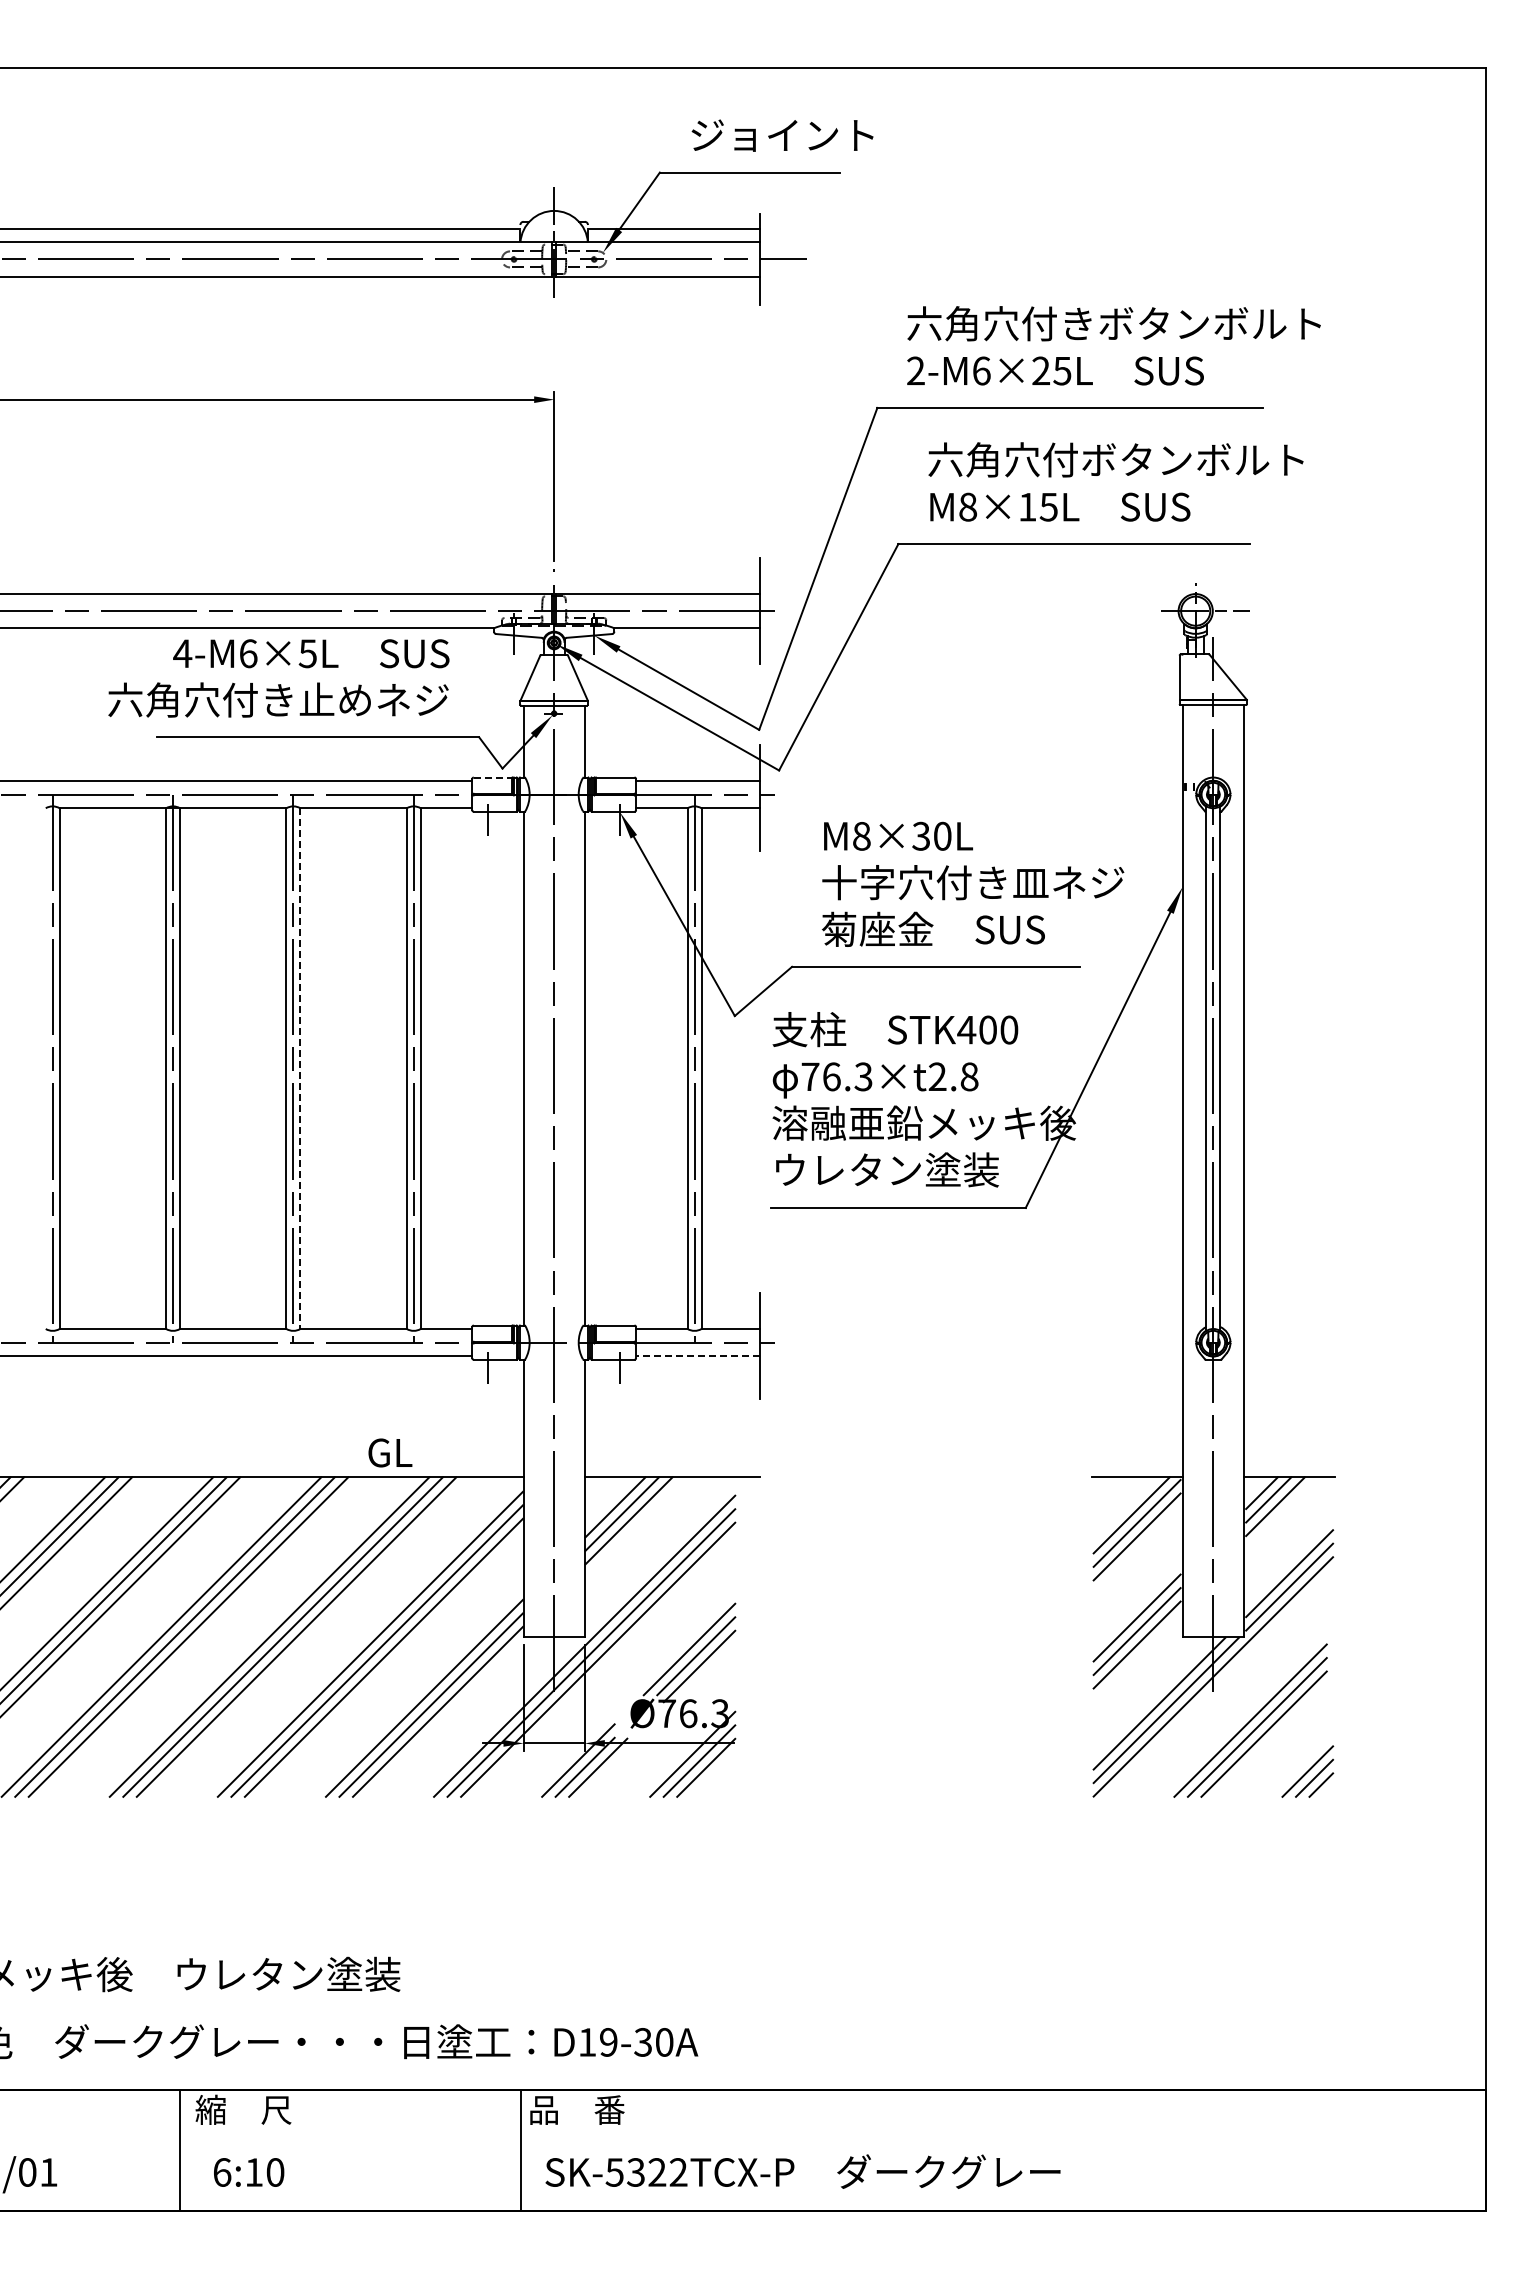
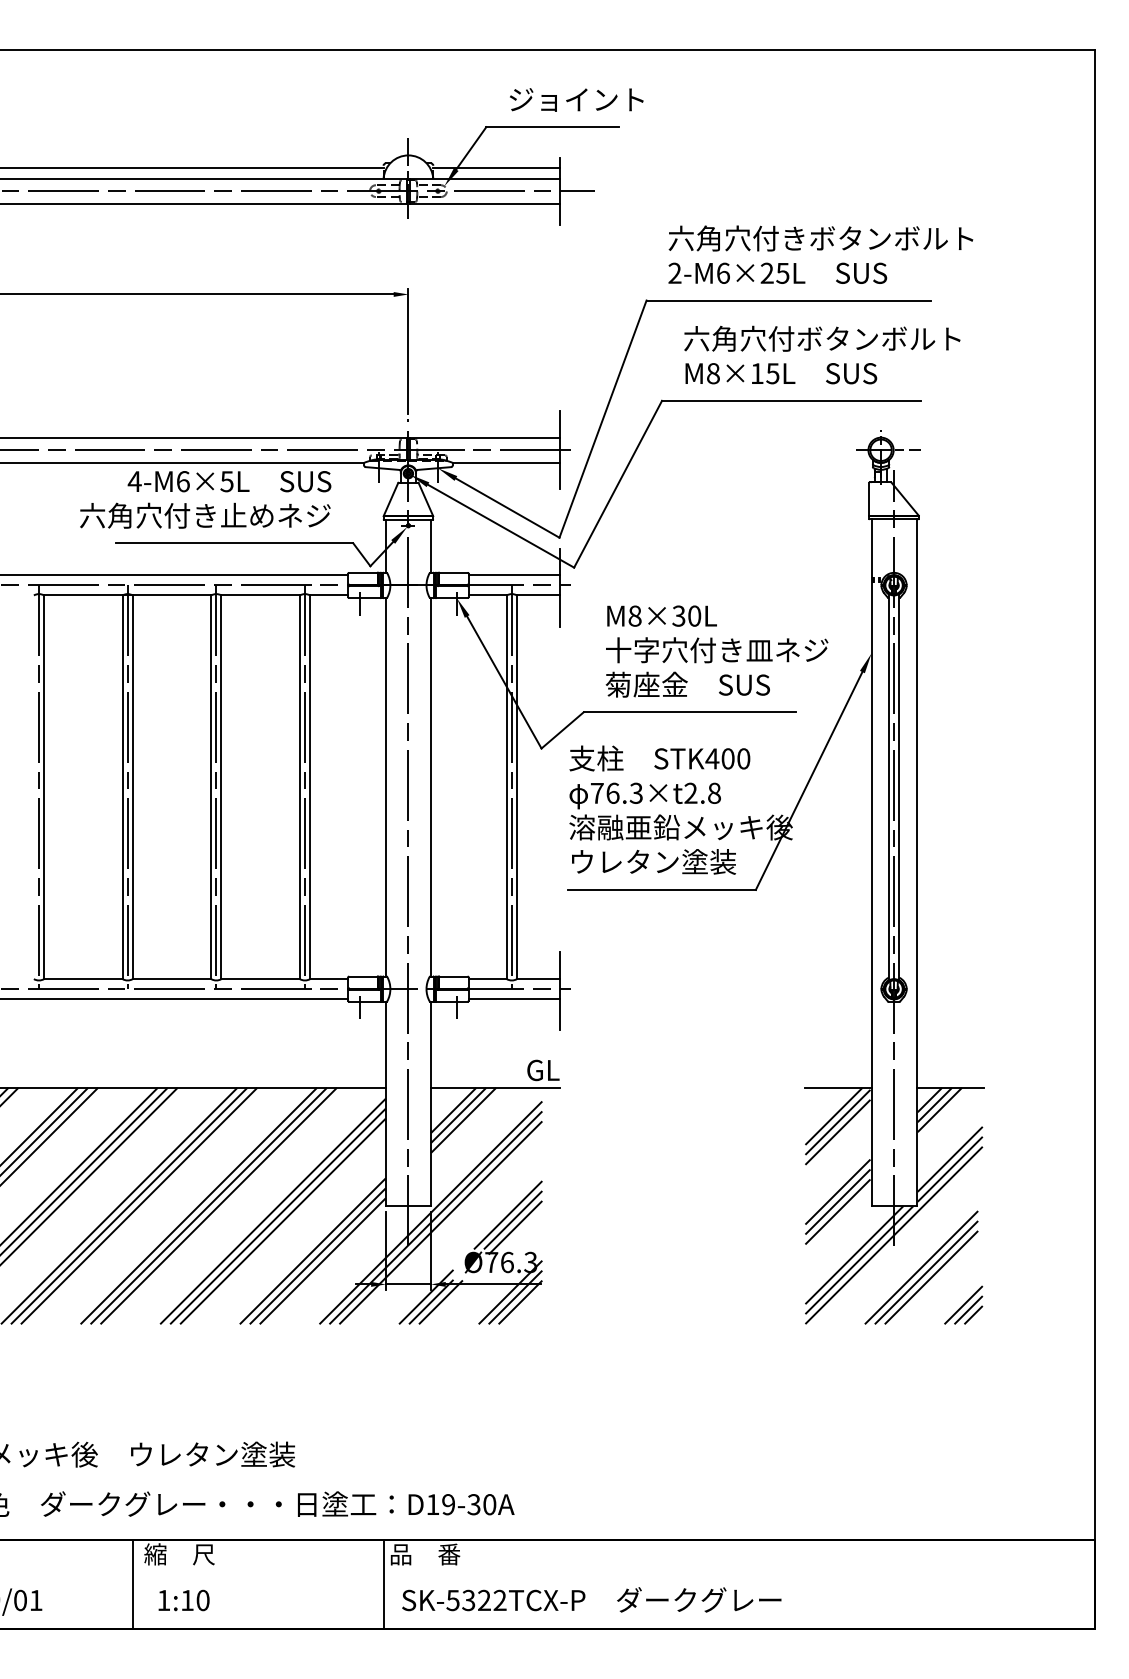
line: (493, 777) -> (363, 572), dashed -> solid
line: (300, 1069) -> (221, 787), dashed -> solid
line: (697, 1356) -> (514, 999), dashed -> solid
text: (390, 1452) -> (543, 1070), moved
text: (222, 2172) -> (164, 1600), 6:10 -> 1:10

